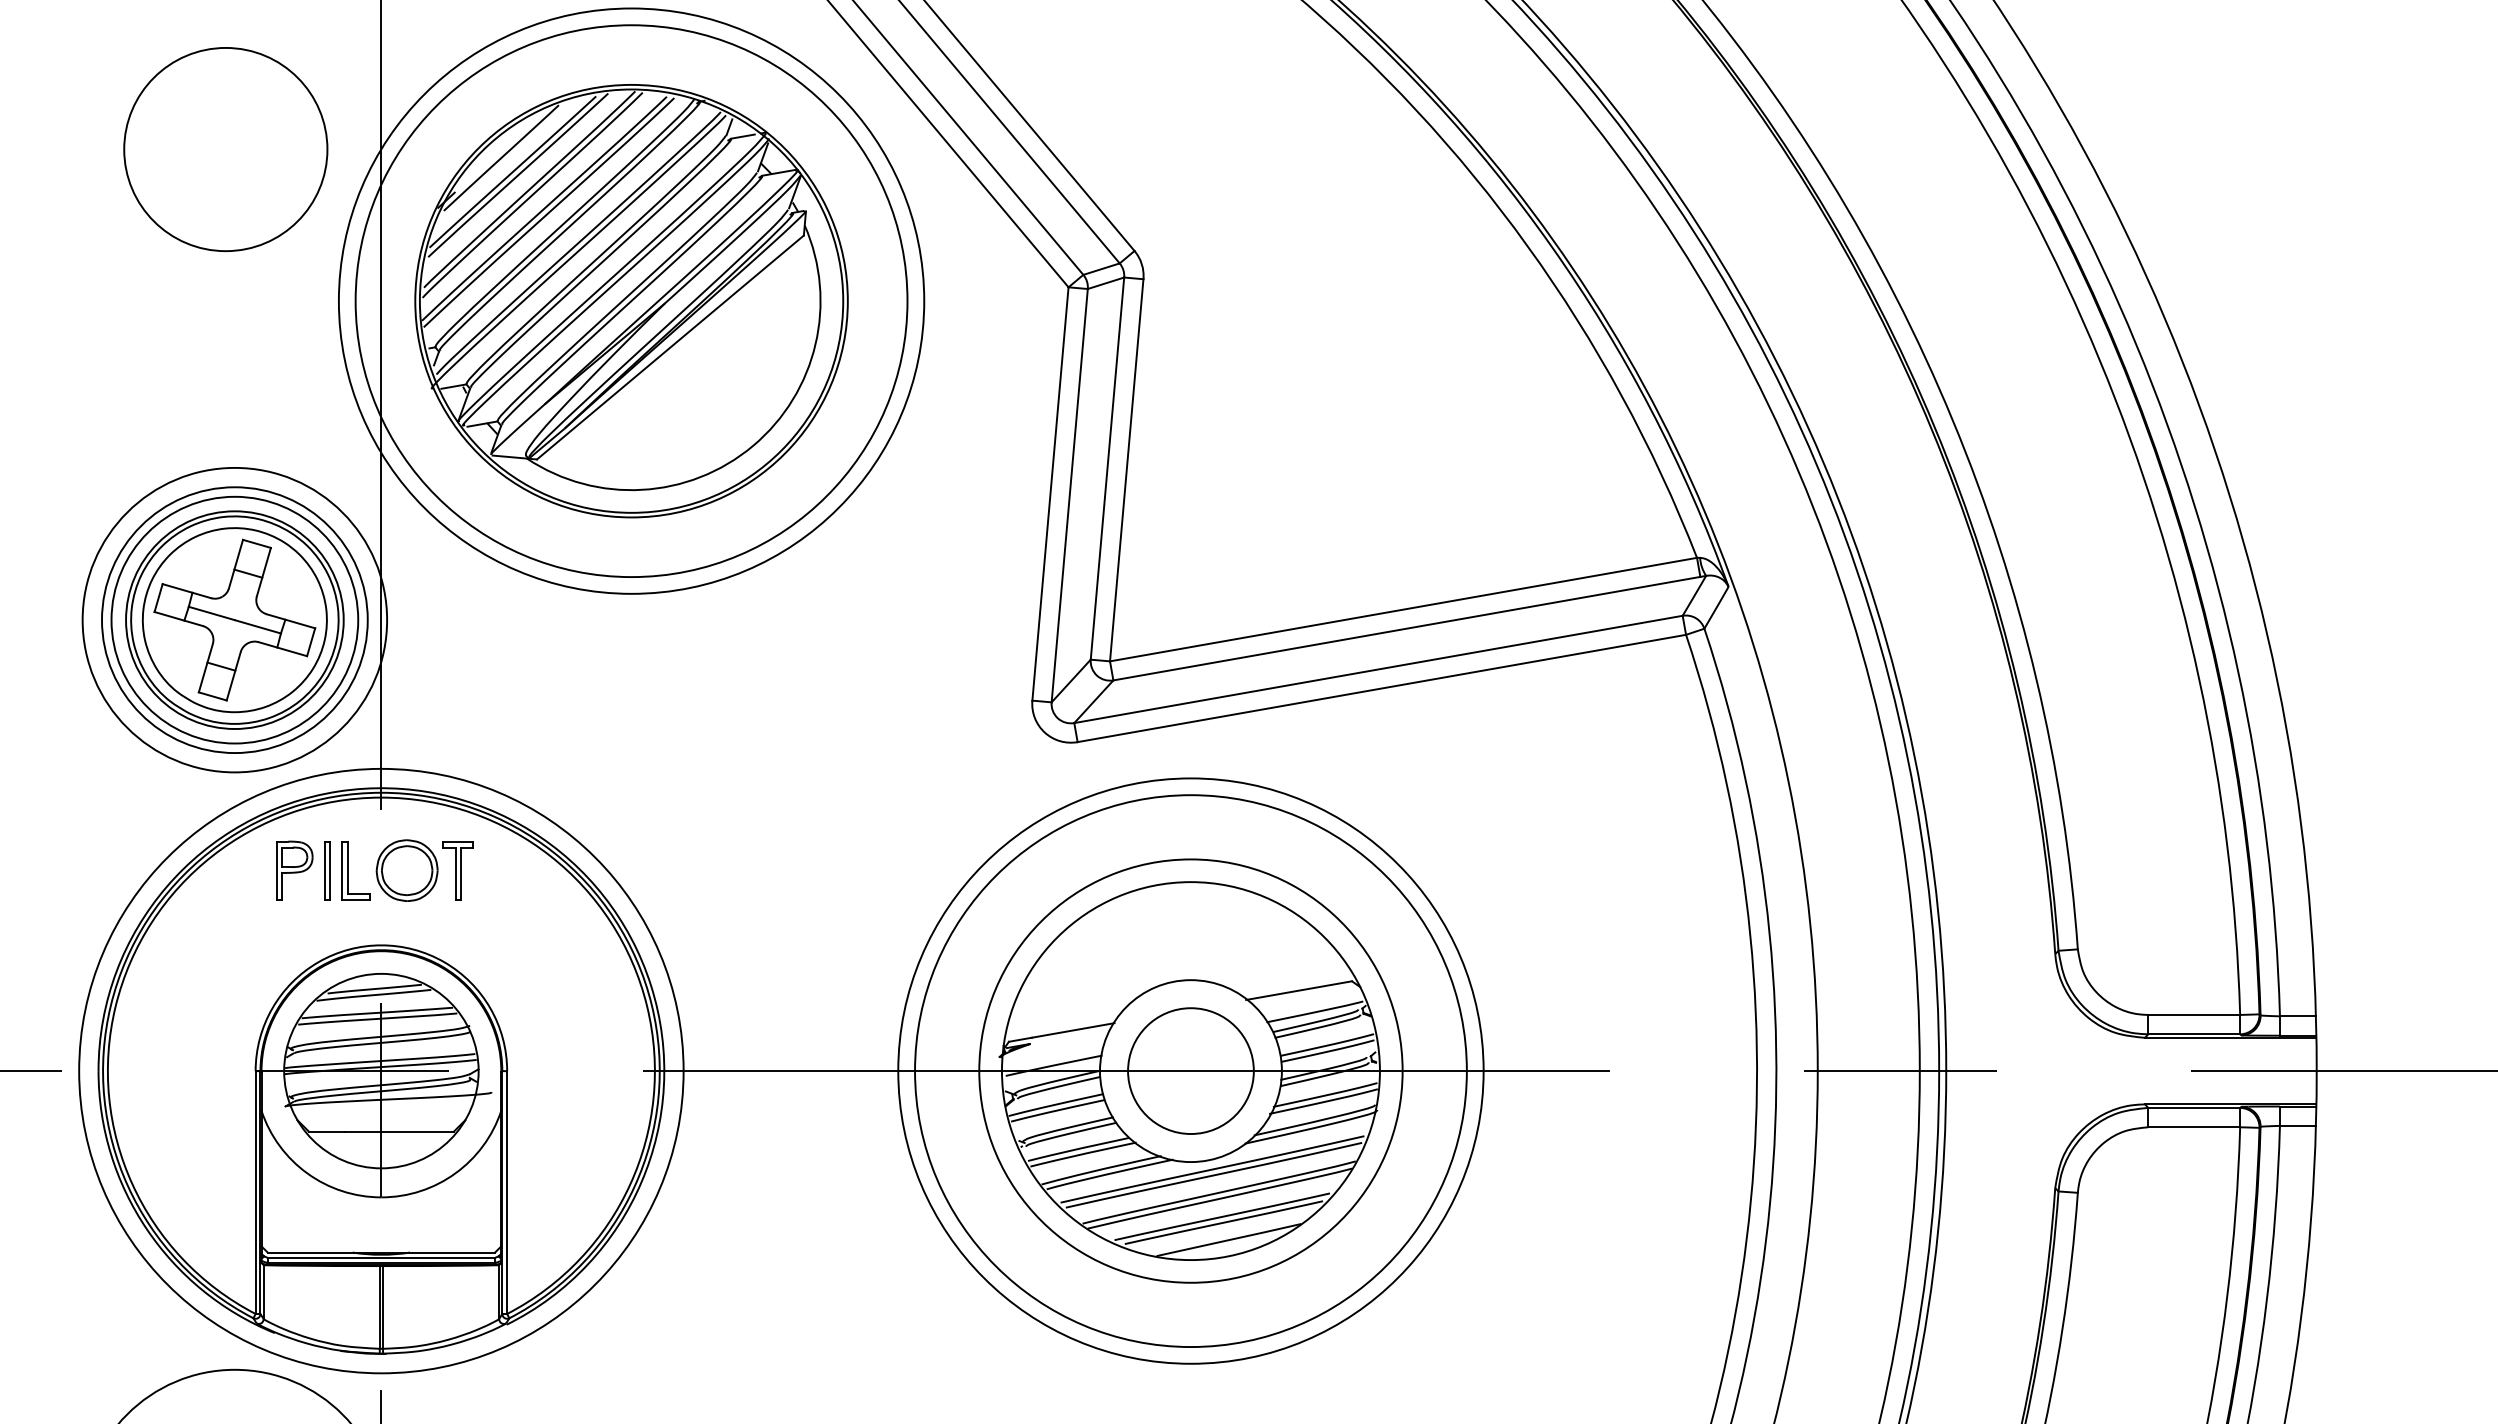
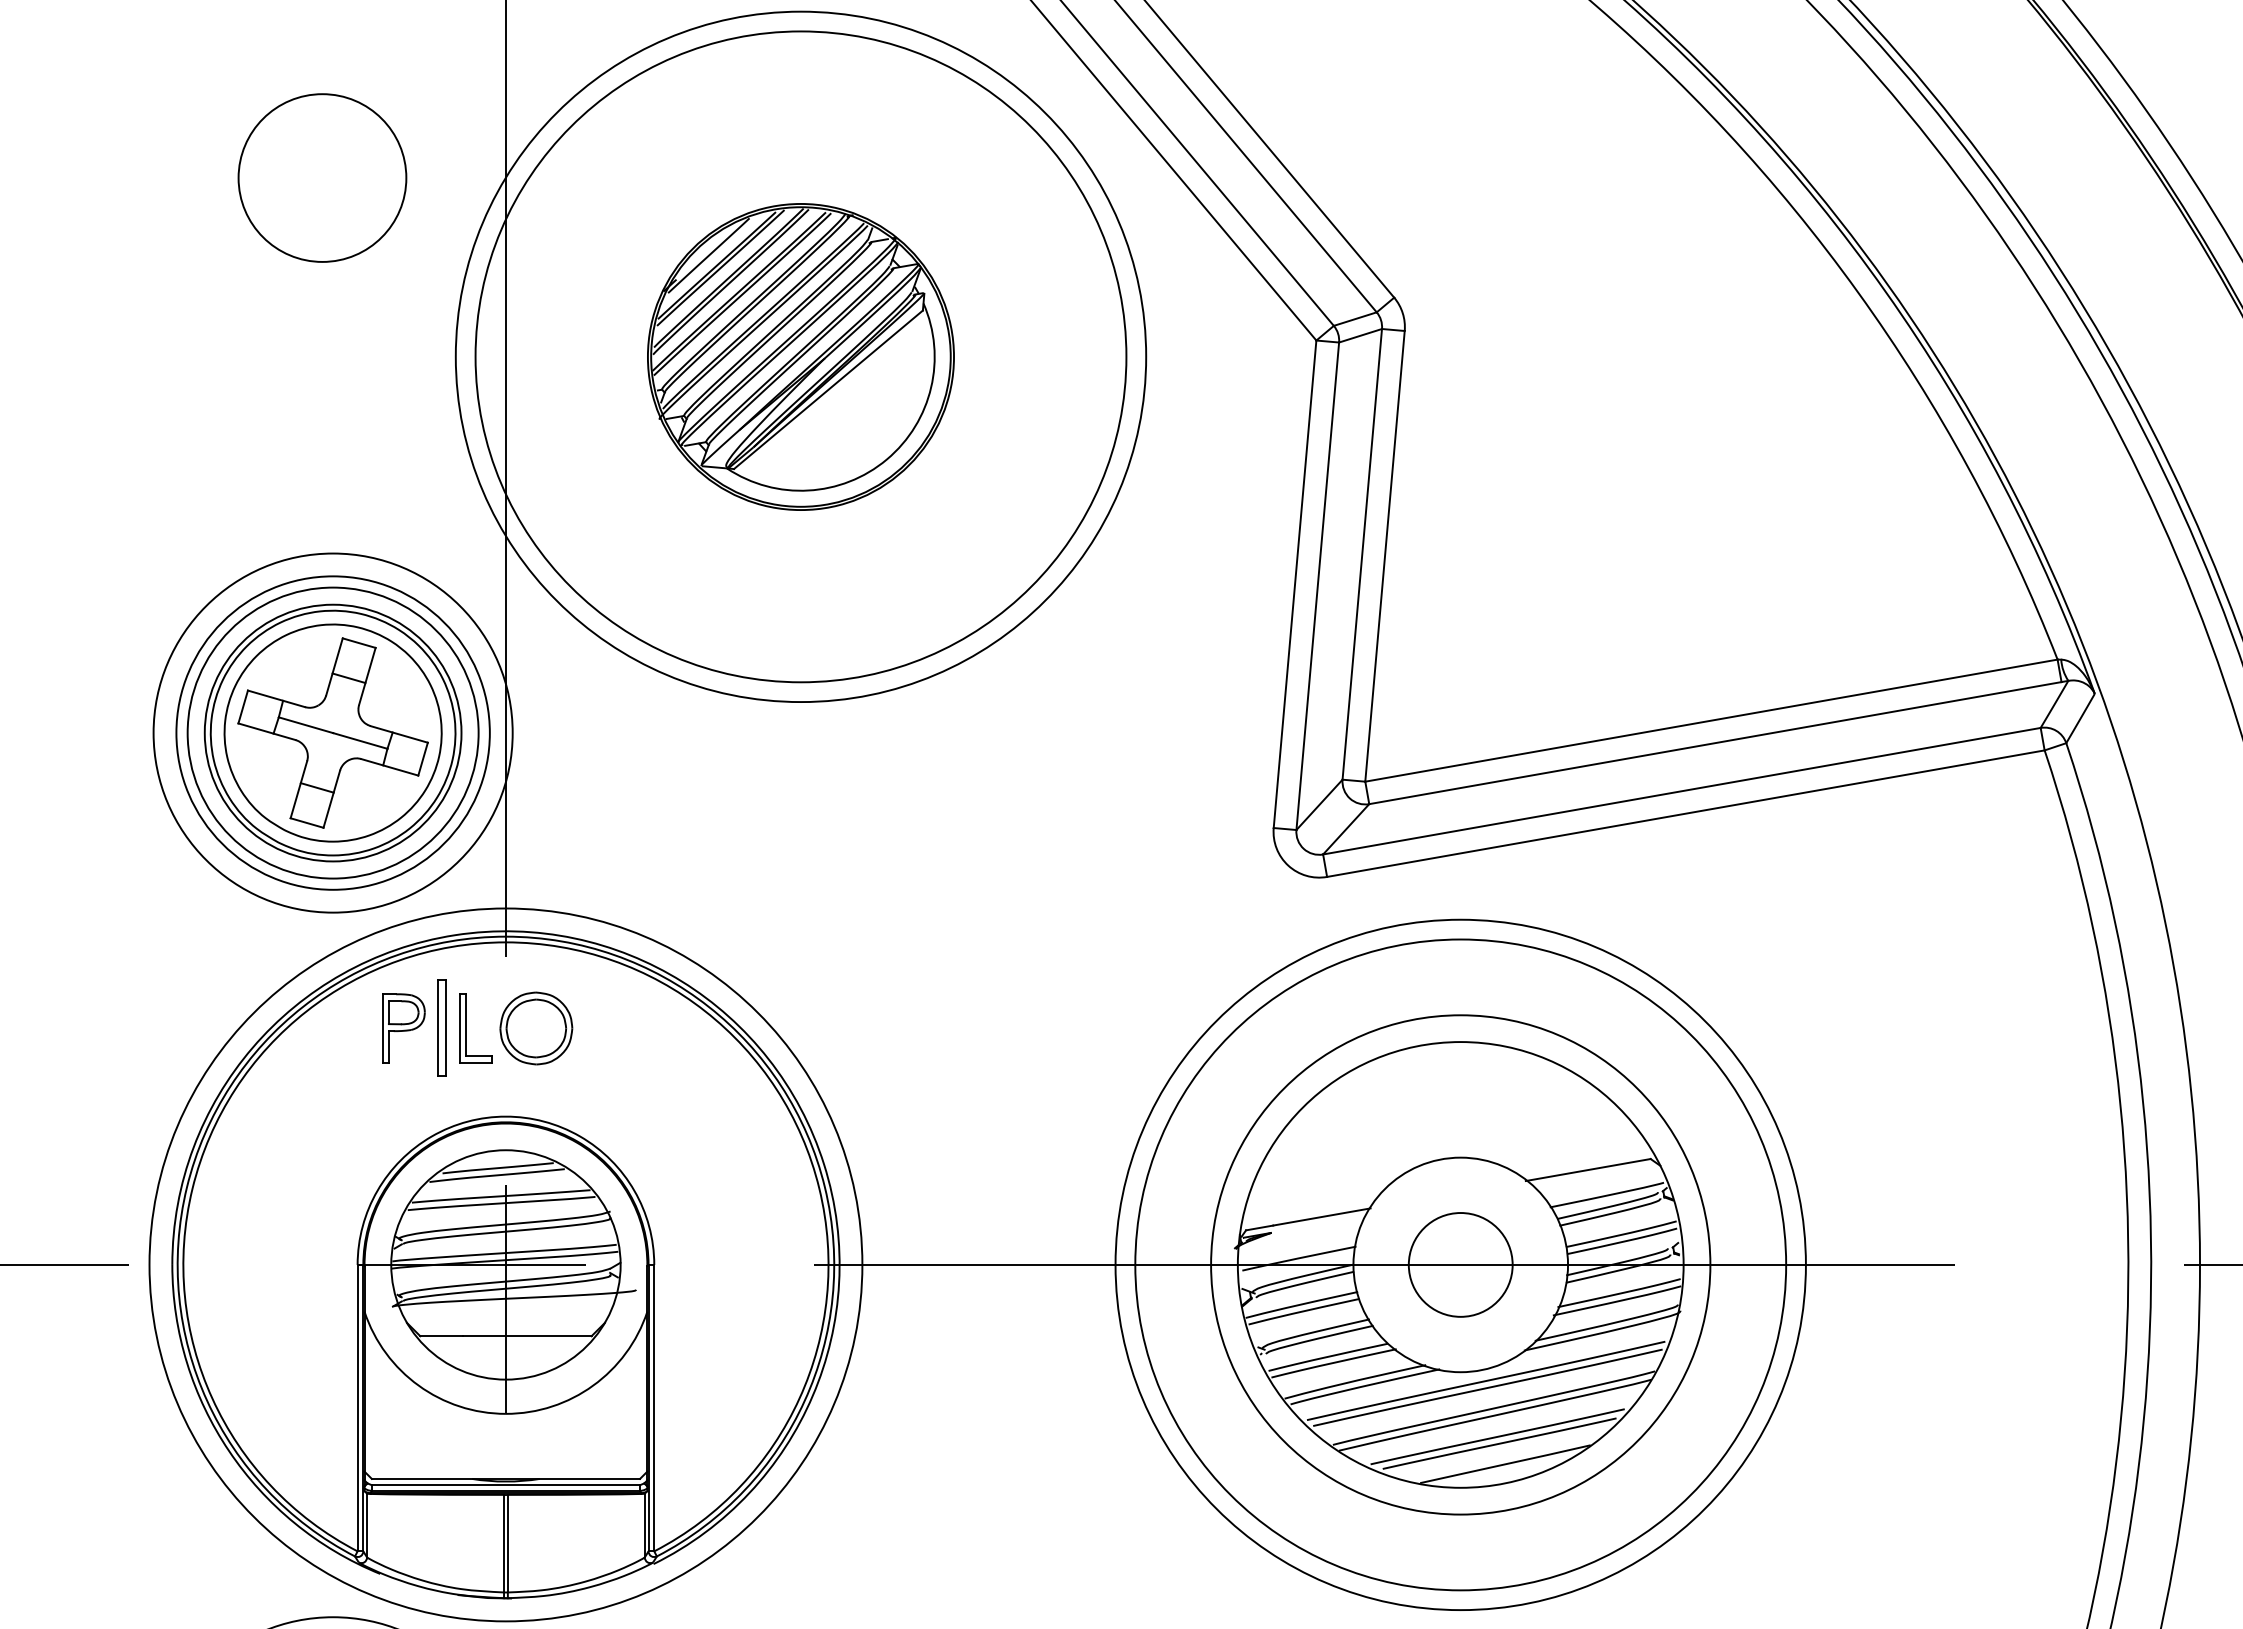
circle: (225, 149) -> (322, 177), size x0.7
part: (631, 301) -> (800, 357), size x0.6
part: (327, 870) -> (442, 1028), size x1.4
part: (457, 870) -> (595, 1028), removed
circle: (1190, 1071) -> (1460, 1265), size x0.7

